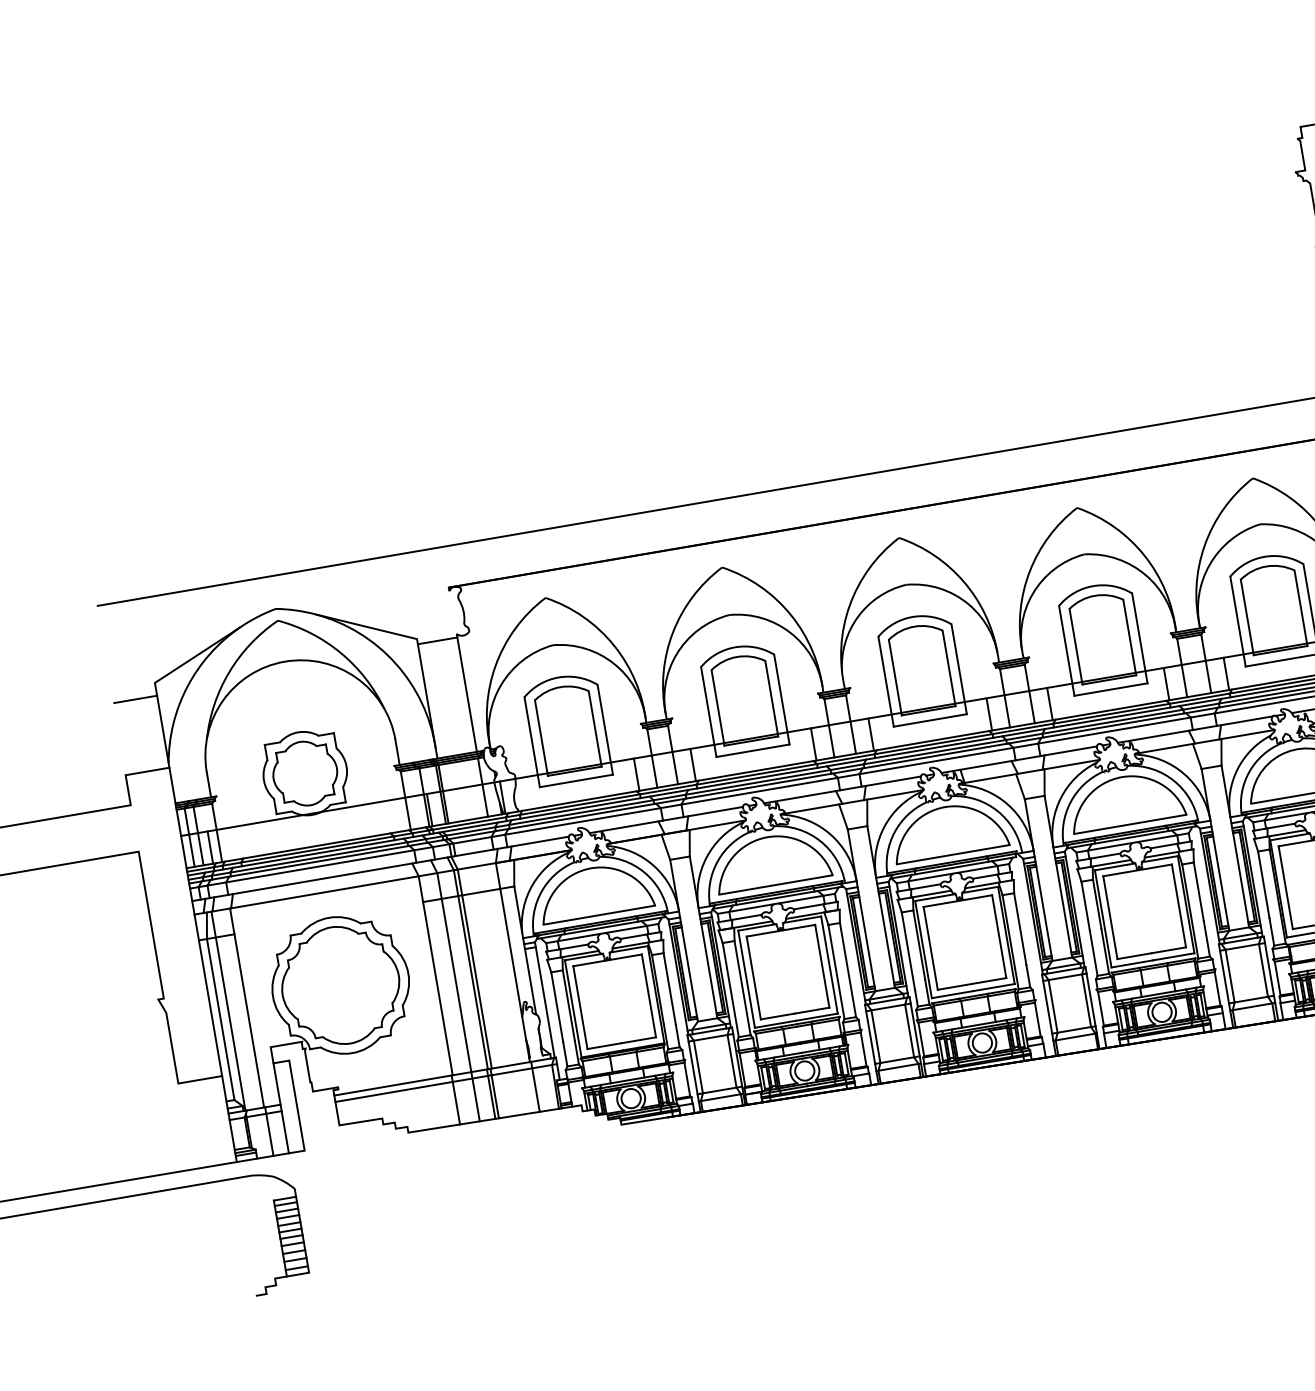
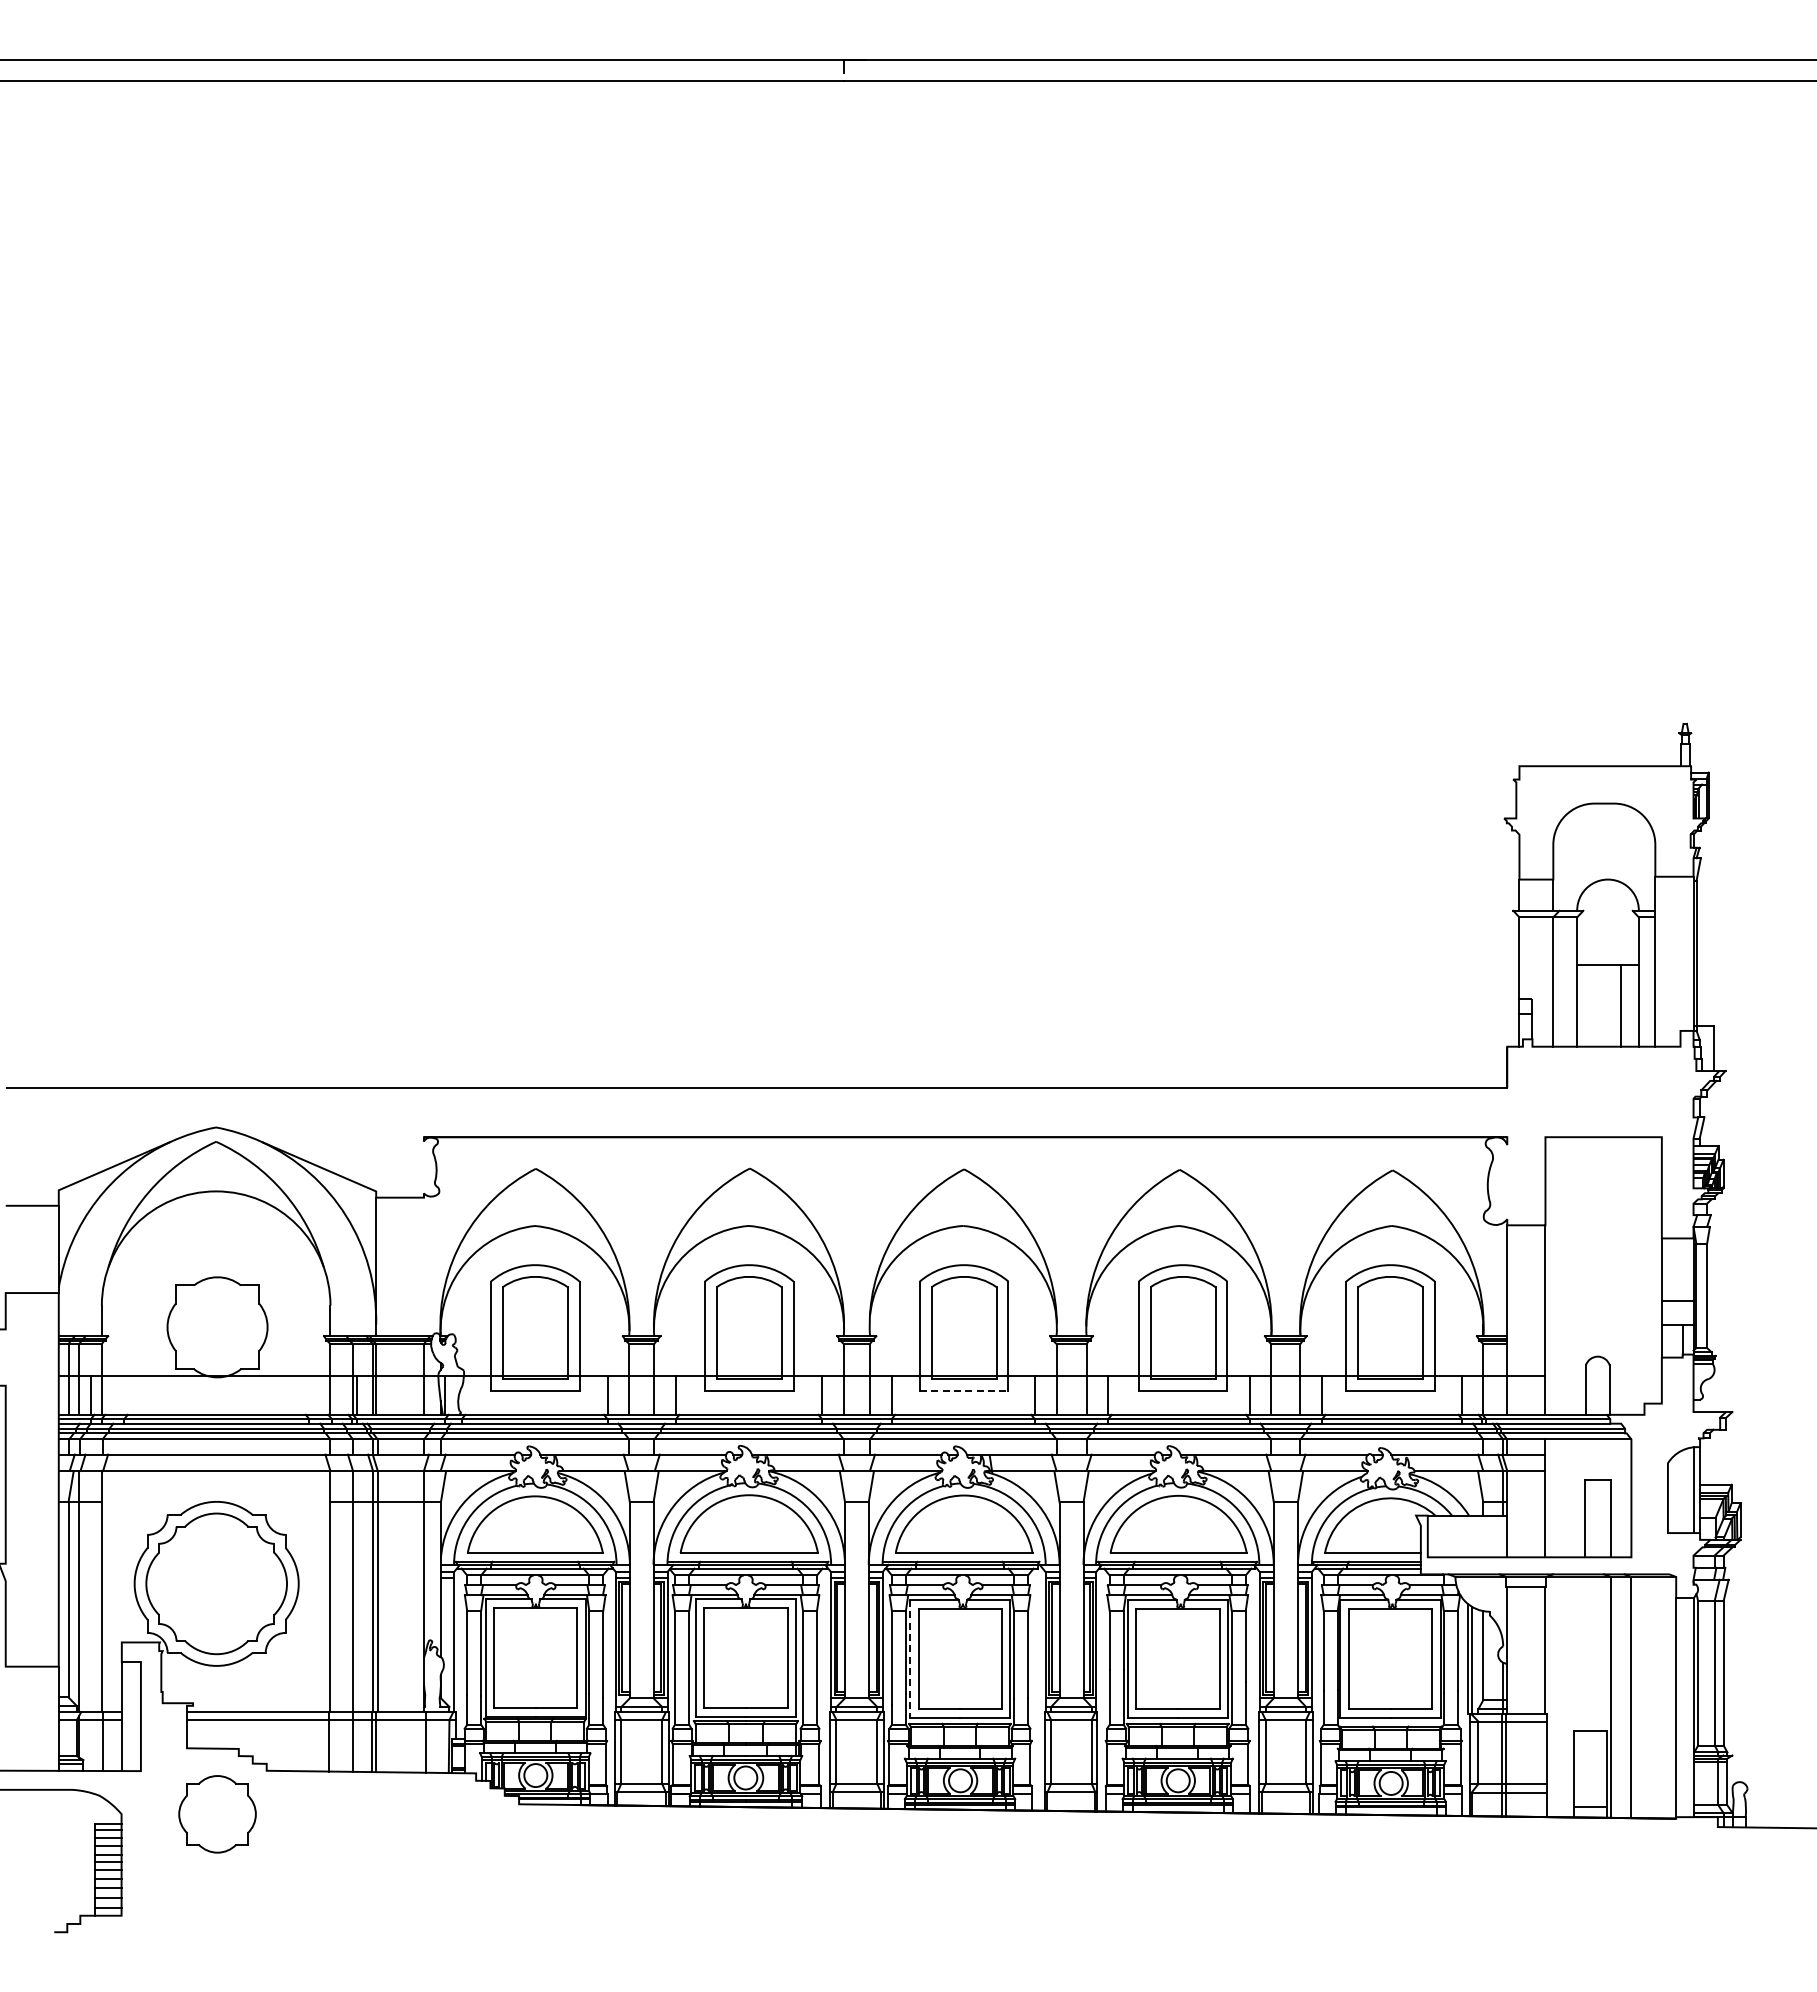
line: (466, 694) -> (423, 1266), removed
line: (930, 720) -> (964, 1390), solid -> dashed
part: (305, 773) -> (217, 1814), moved
line: (923, 949) -> (910, 1658), solid -> dashed

